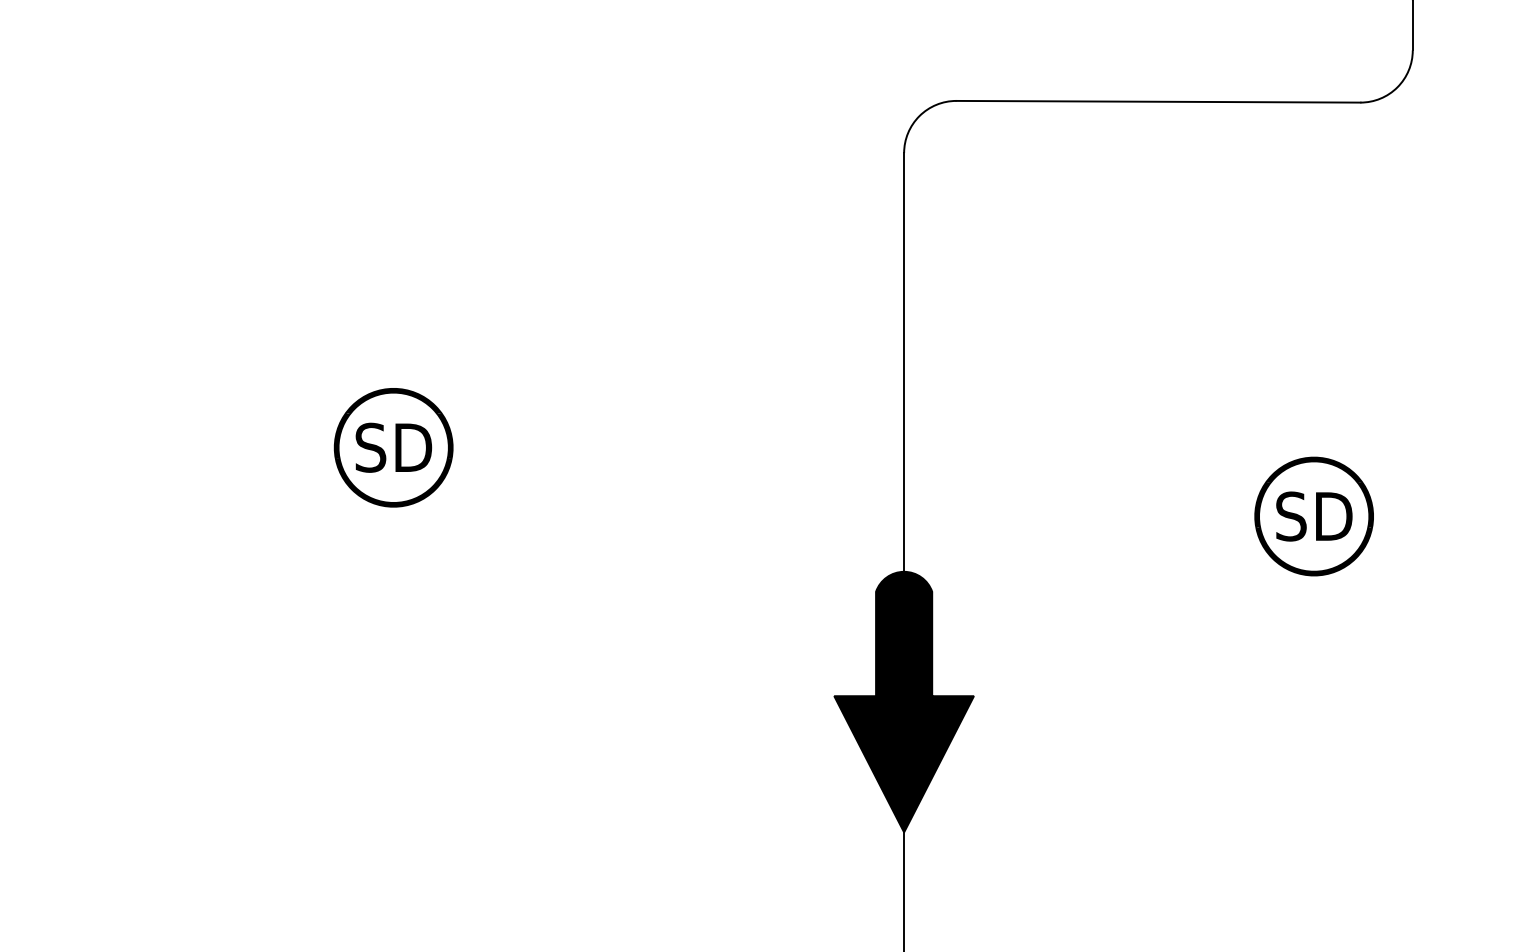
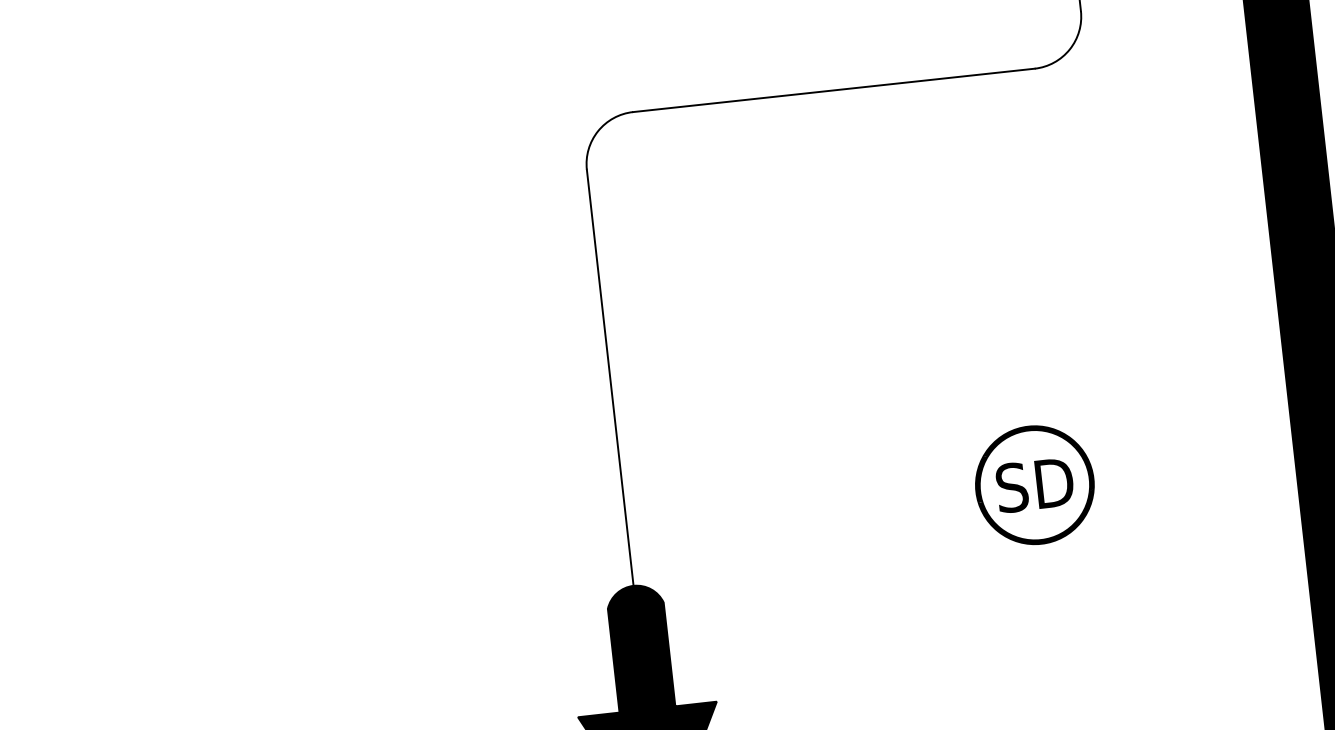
part: (393, 447) -> (112, 519), removed

